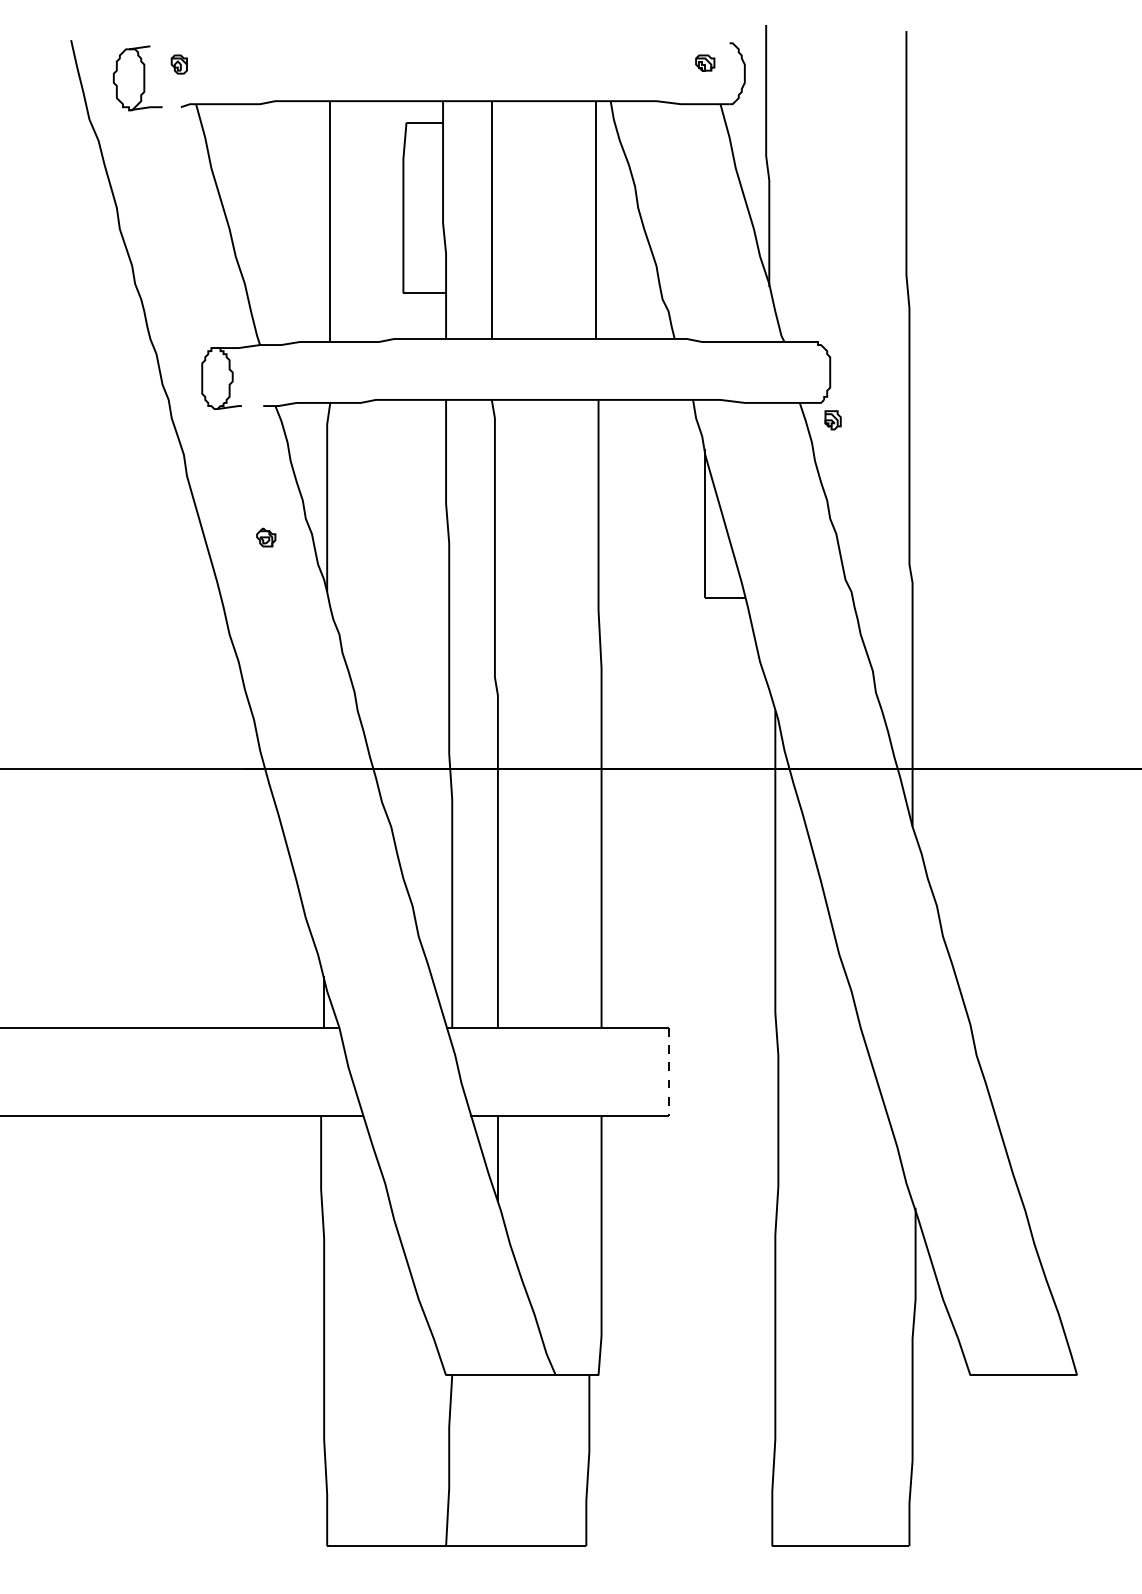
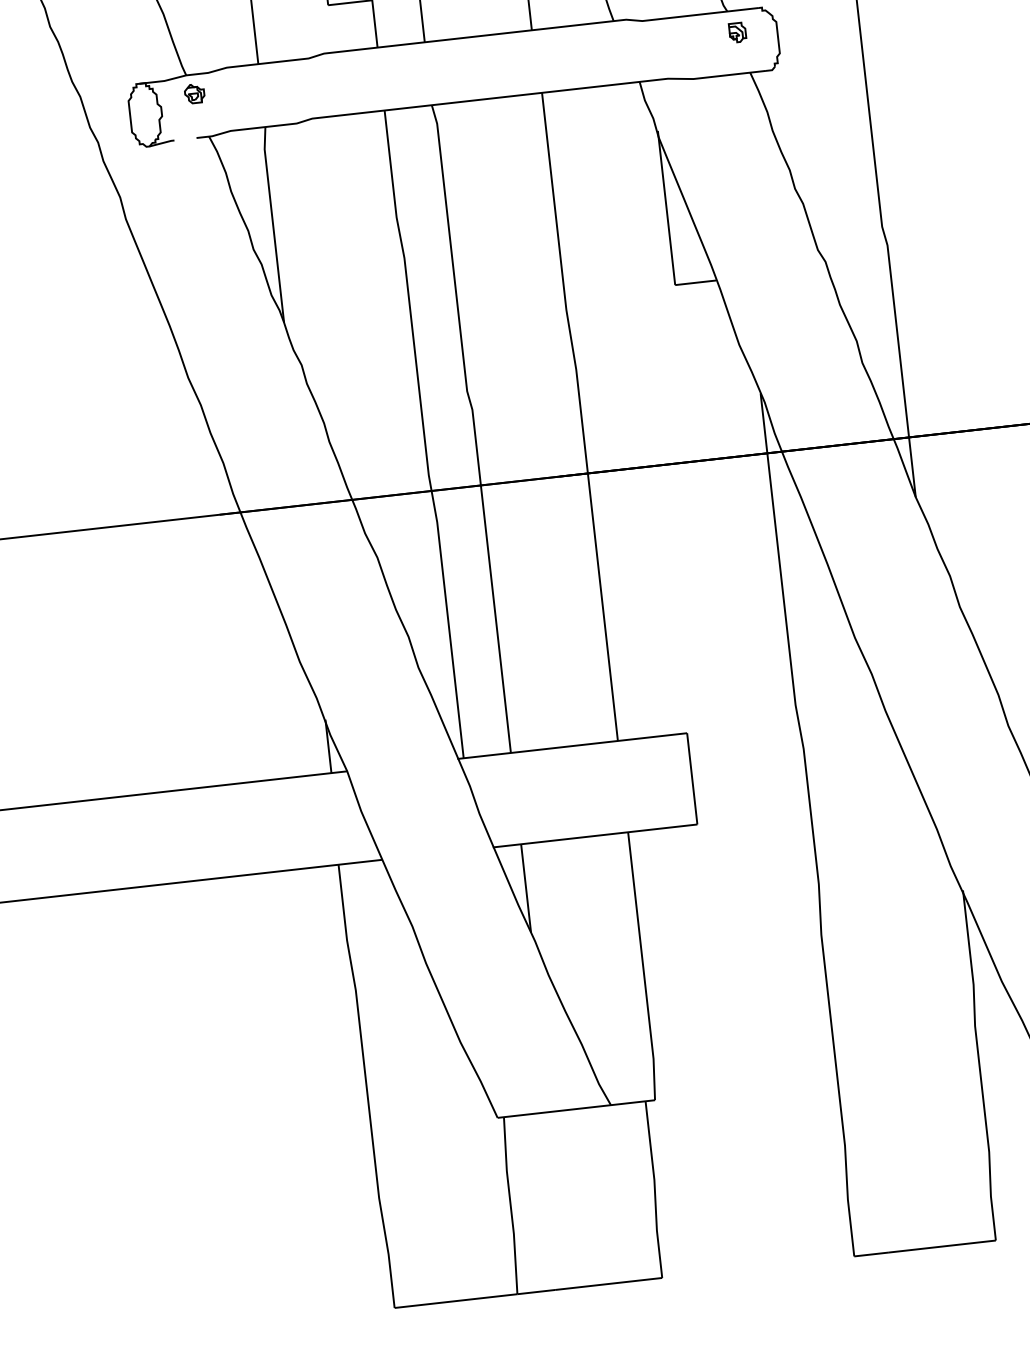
part: (832, 420) -> (737, 32), moved
part: (266, 537) -> (194, 93), moved
line: (668, 1072) -> (692, 779), dashed -> solid

